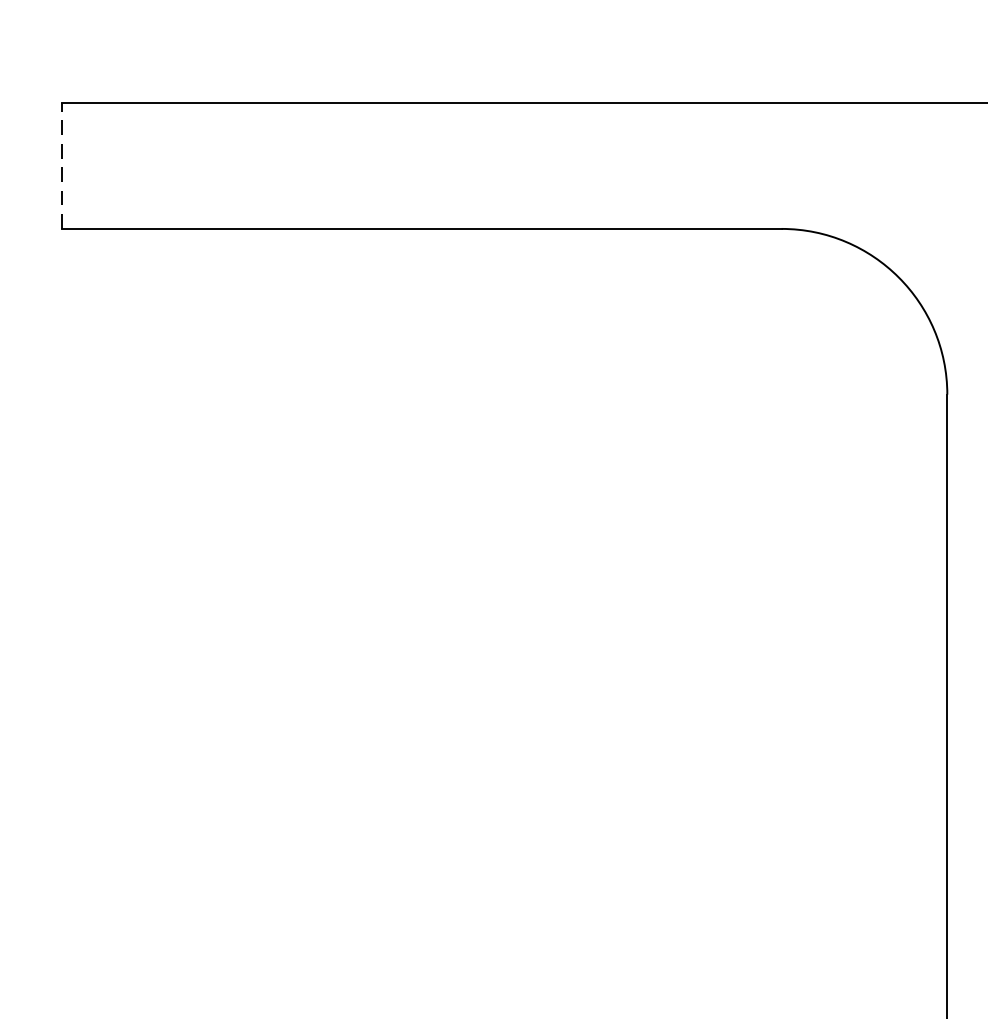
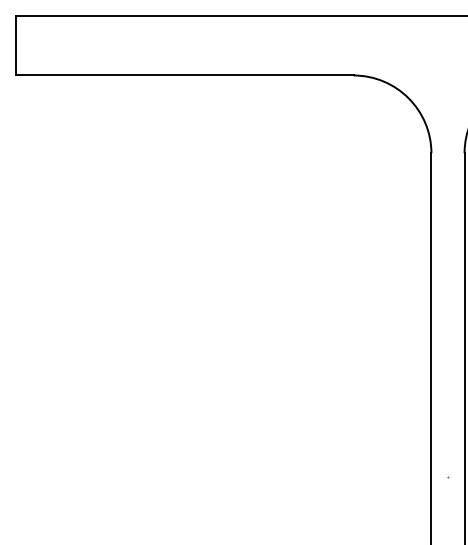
line: (61, 165) -> (15, 45), dashed -> solid

